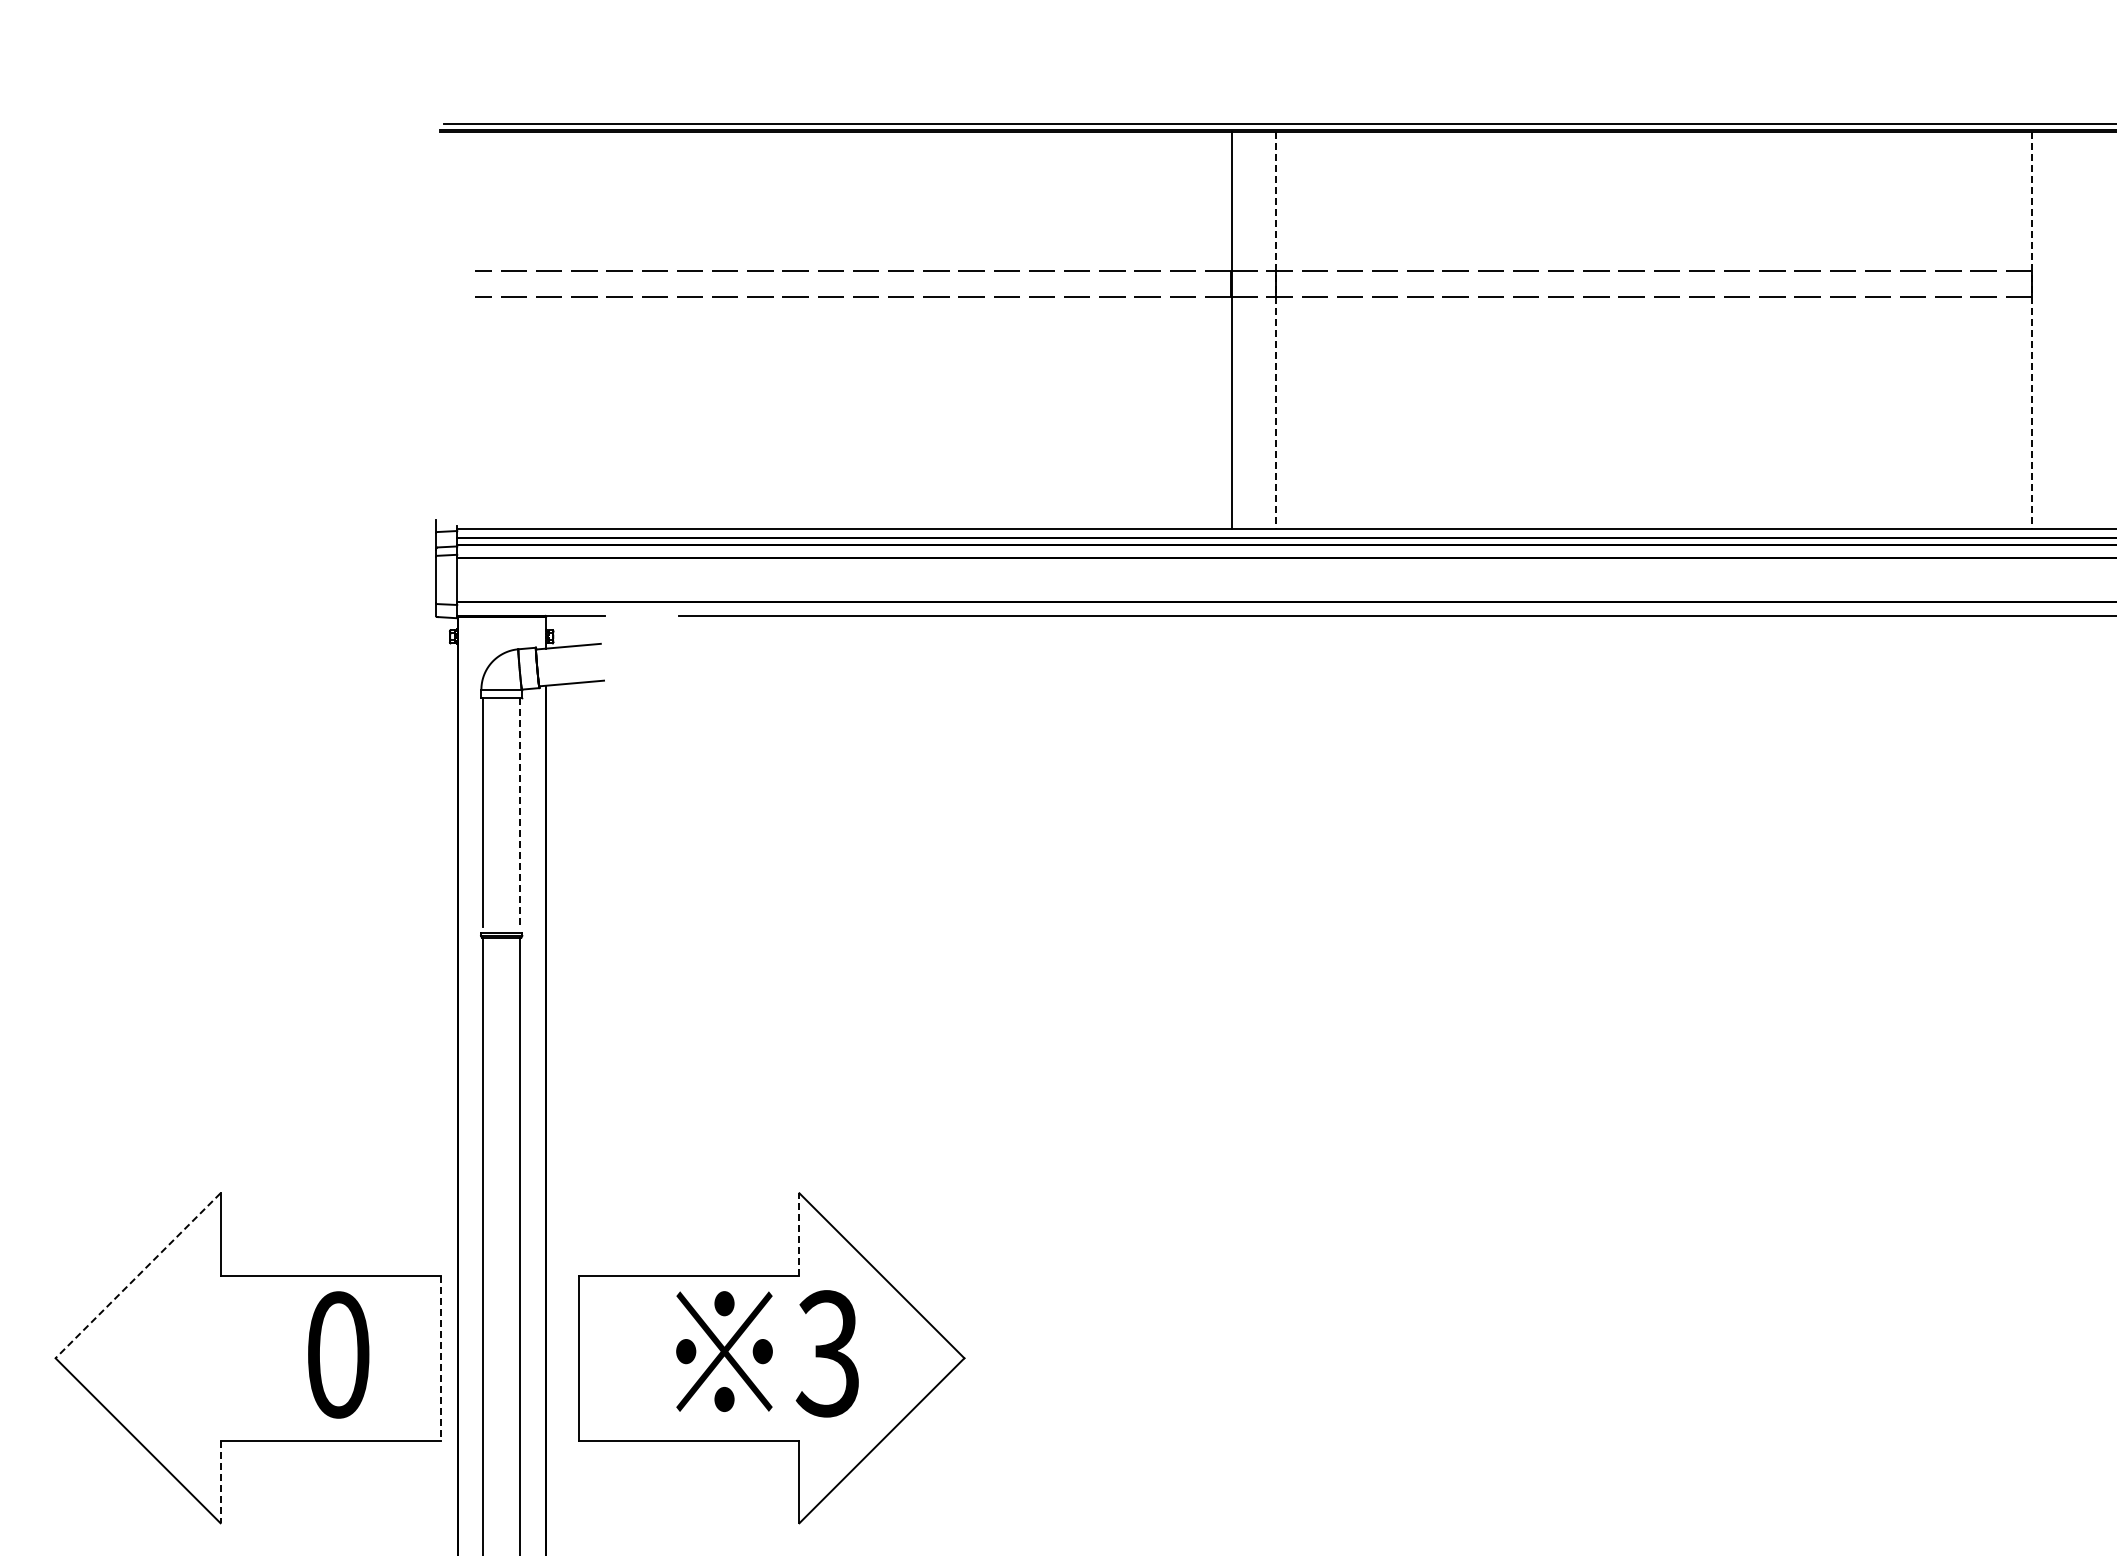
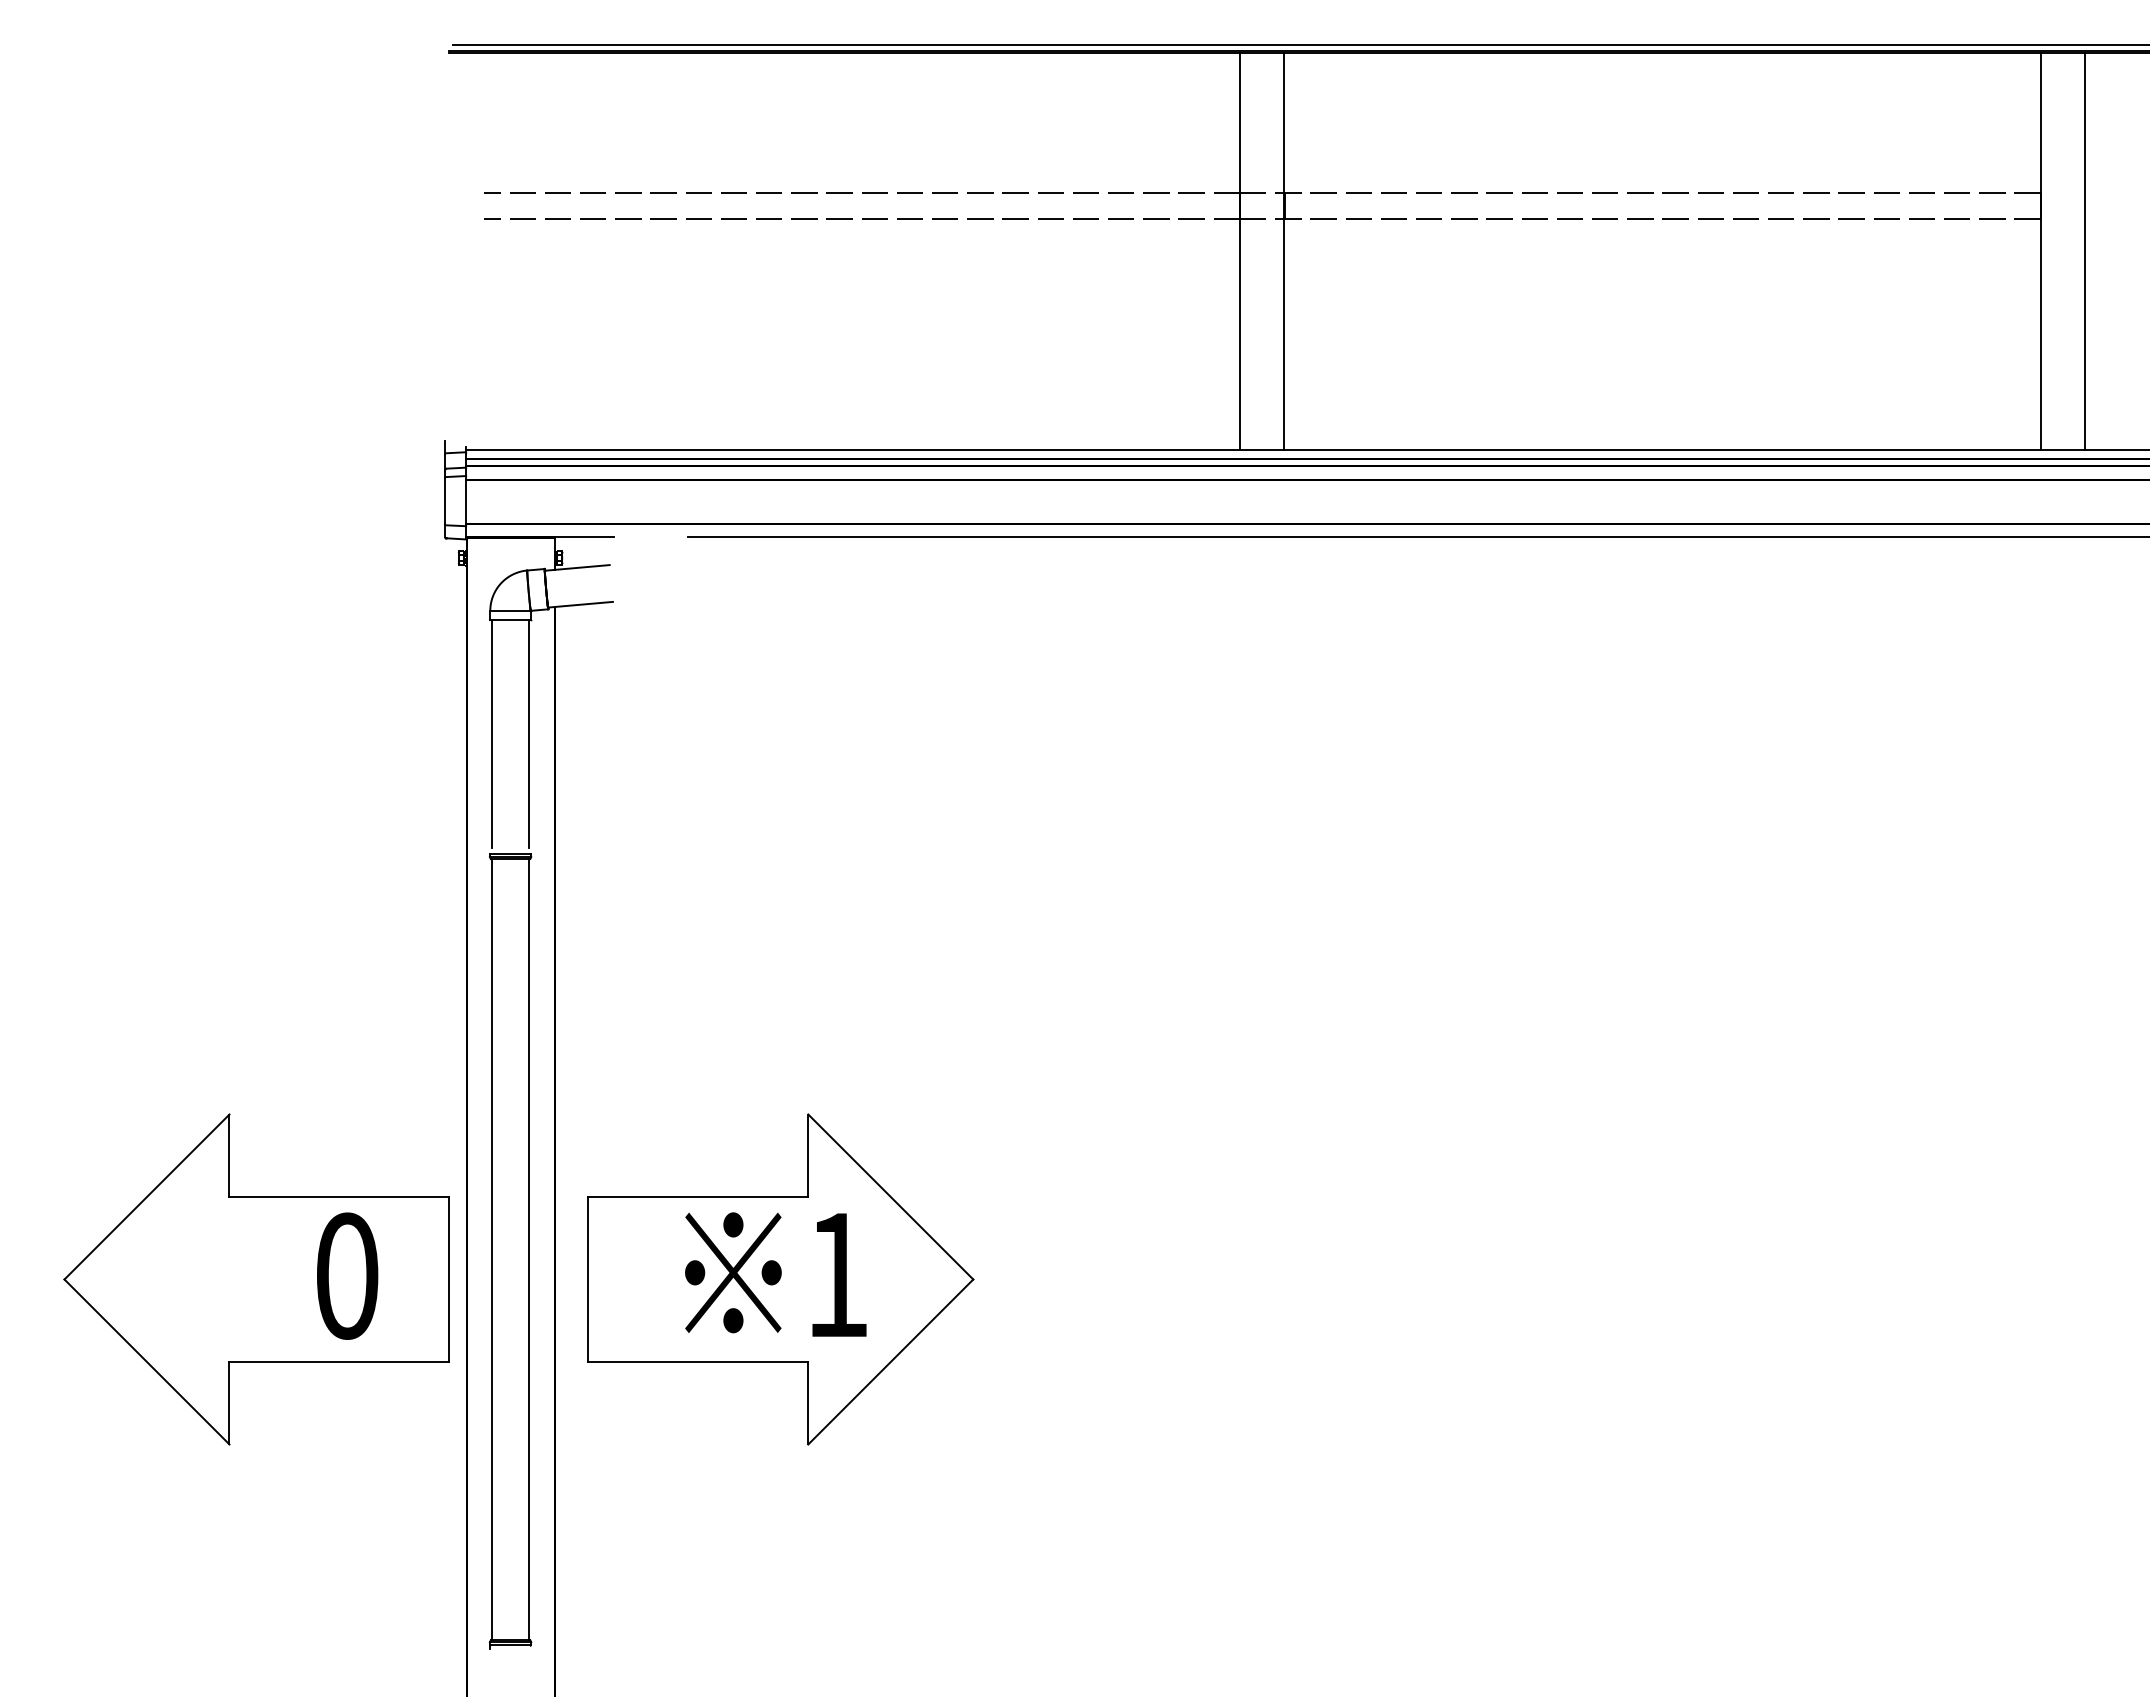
line: (1275, 330) -> (1284, 251), dashed -> solid
line: (2032, 330) -> (2041, 251), dashed -> solid
line: (2076, 330) -> (2085, 251), added
line: (520, 813) -> (529, 734), dashed -> solid
line: (799, 1234) -> (808, 1155), dashed -> solid
line: (137, 1276) -> (146, 1197), dashed -> solid
text: (826, 1353) -> (835, 1274), 3 -> 1
line: (440, 1359) -> (449, 1280), dashed -> solid
line: (220, 1482) -> (229, 1403), dashed -> solid

